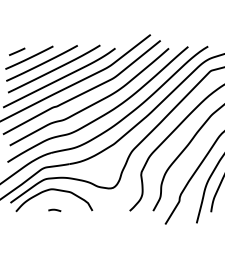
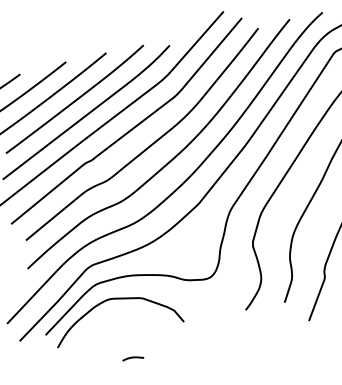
curve: (54, 209) -> (132, 357), moved

